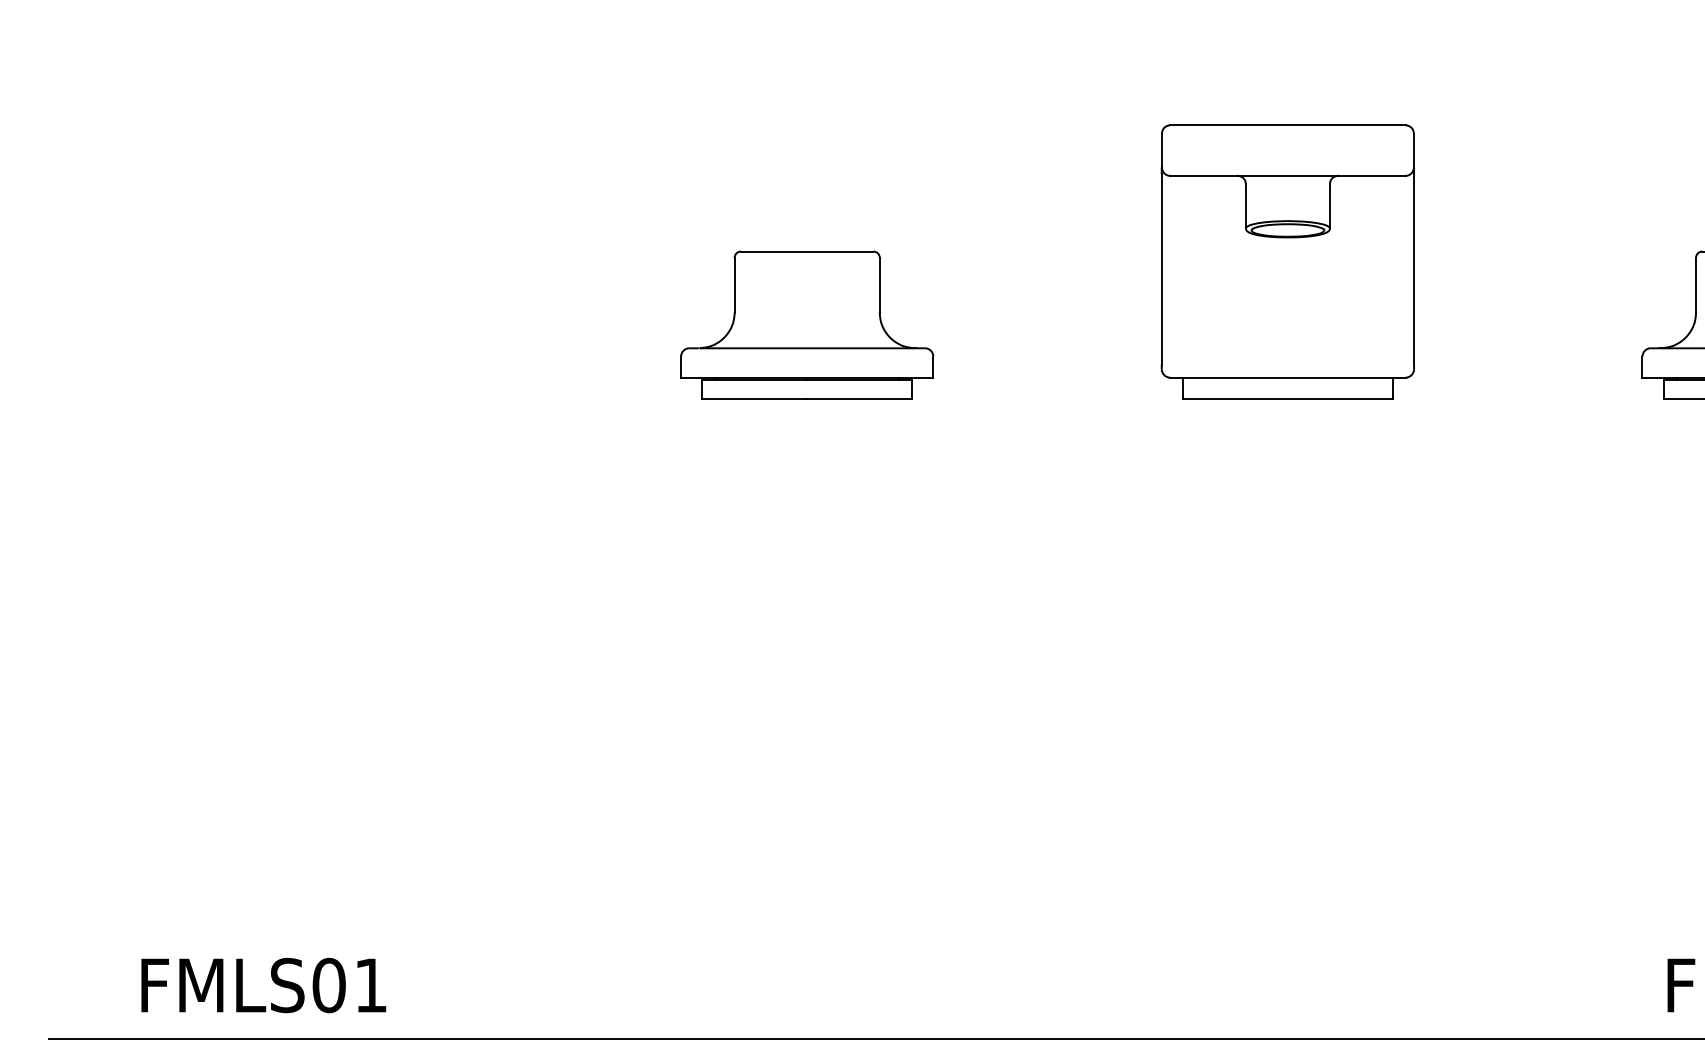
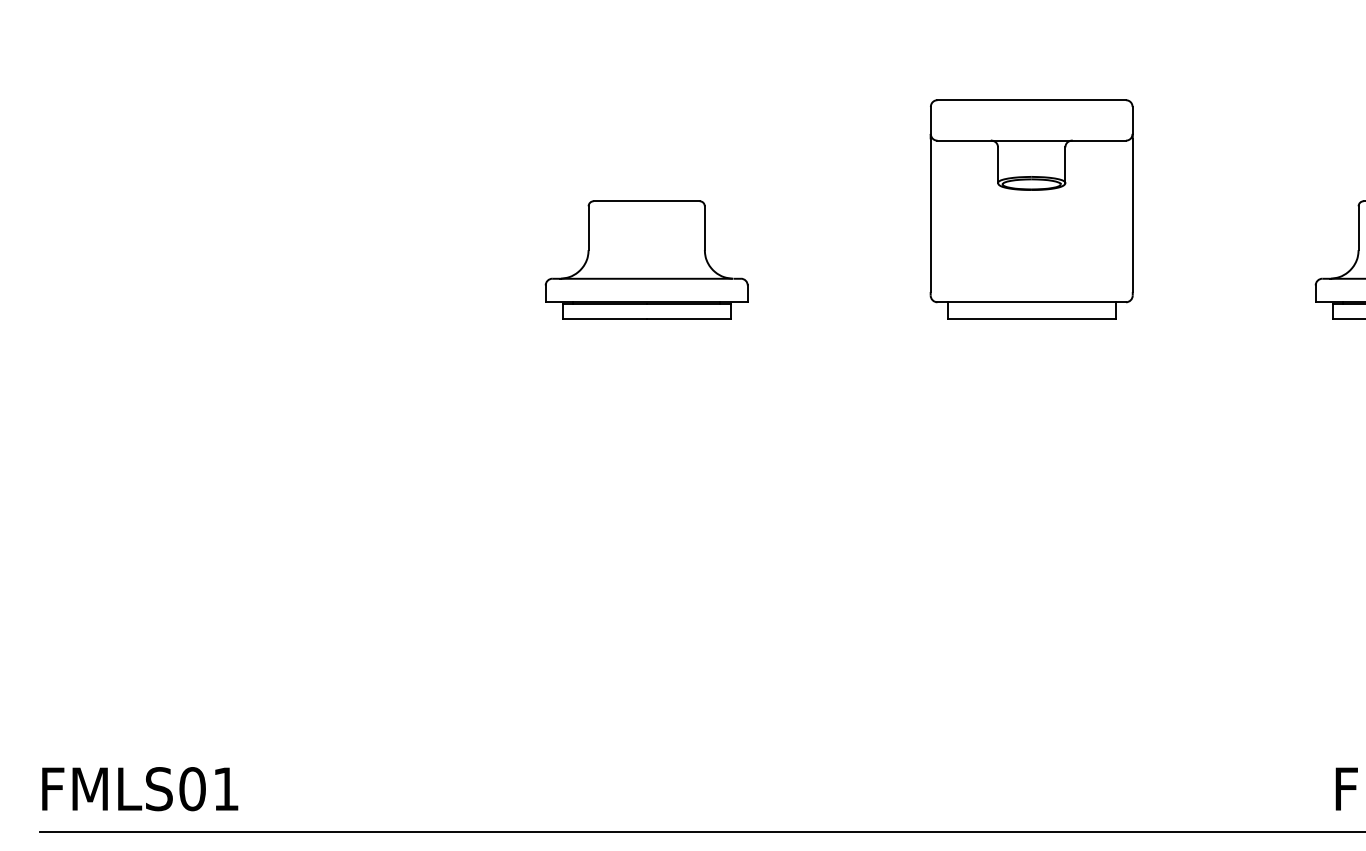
text: (263, 985) -> (139, 789), moved

